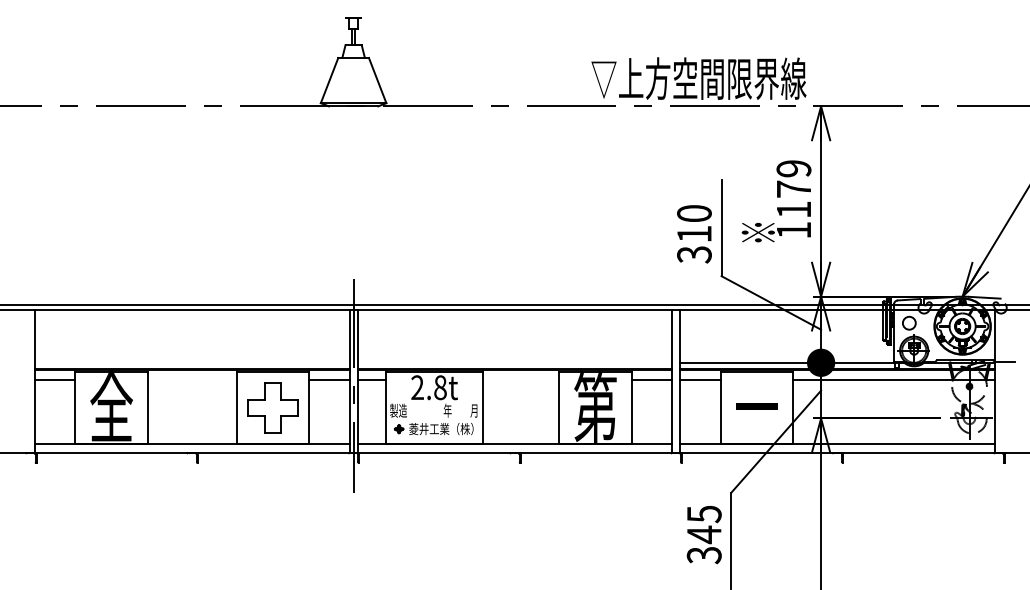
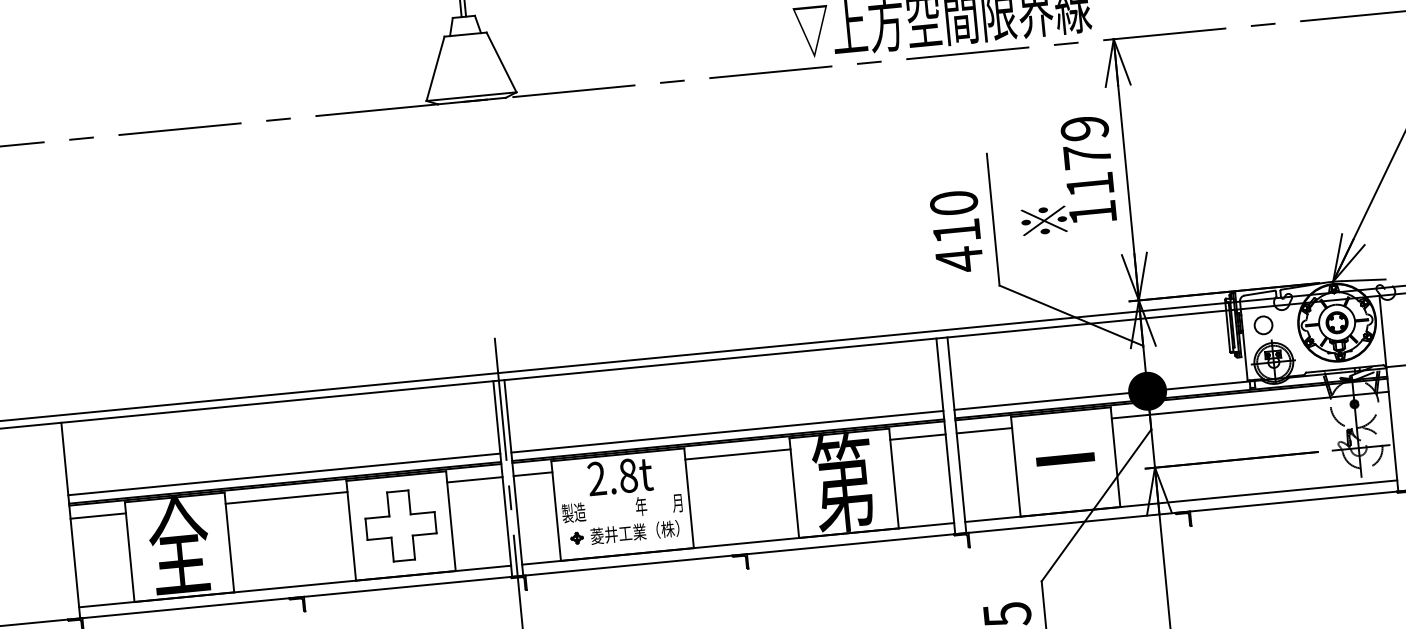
text: (694, 254) -> (959, 259), 310 -> 410
line: (191, 362) -> (283, 474), added
line: (514, 362) -> (726, 431), added
line: (191, 379) -> (285, 497), added
line: (520, 379) -> (737, 453), added

